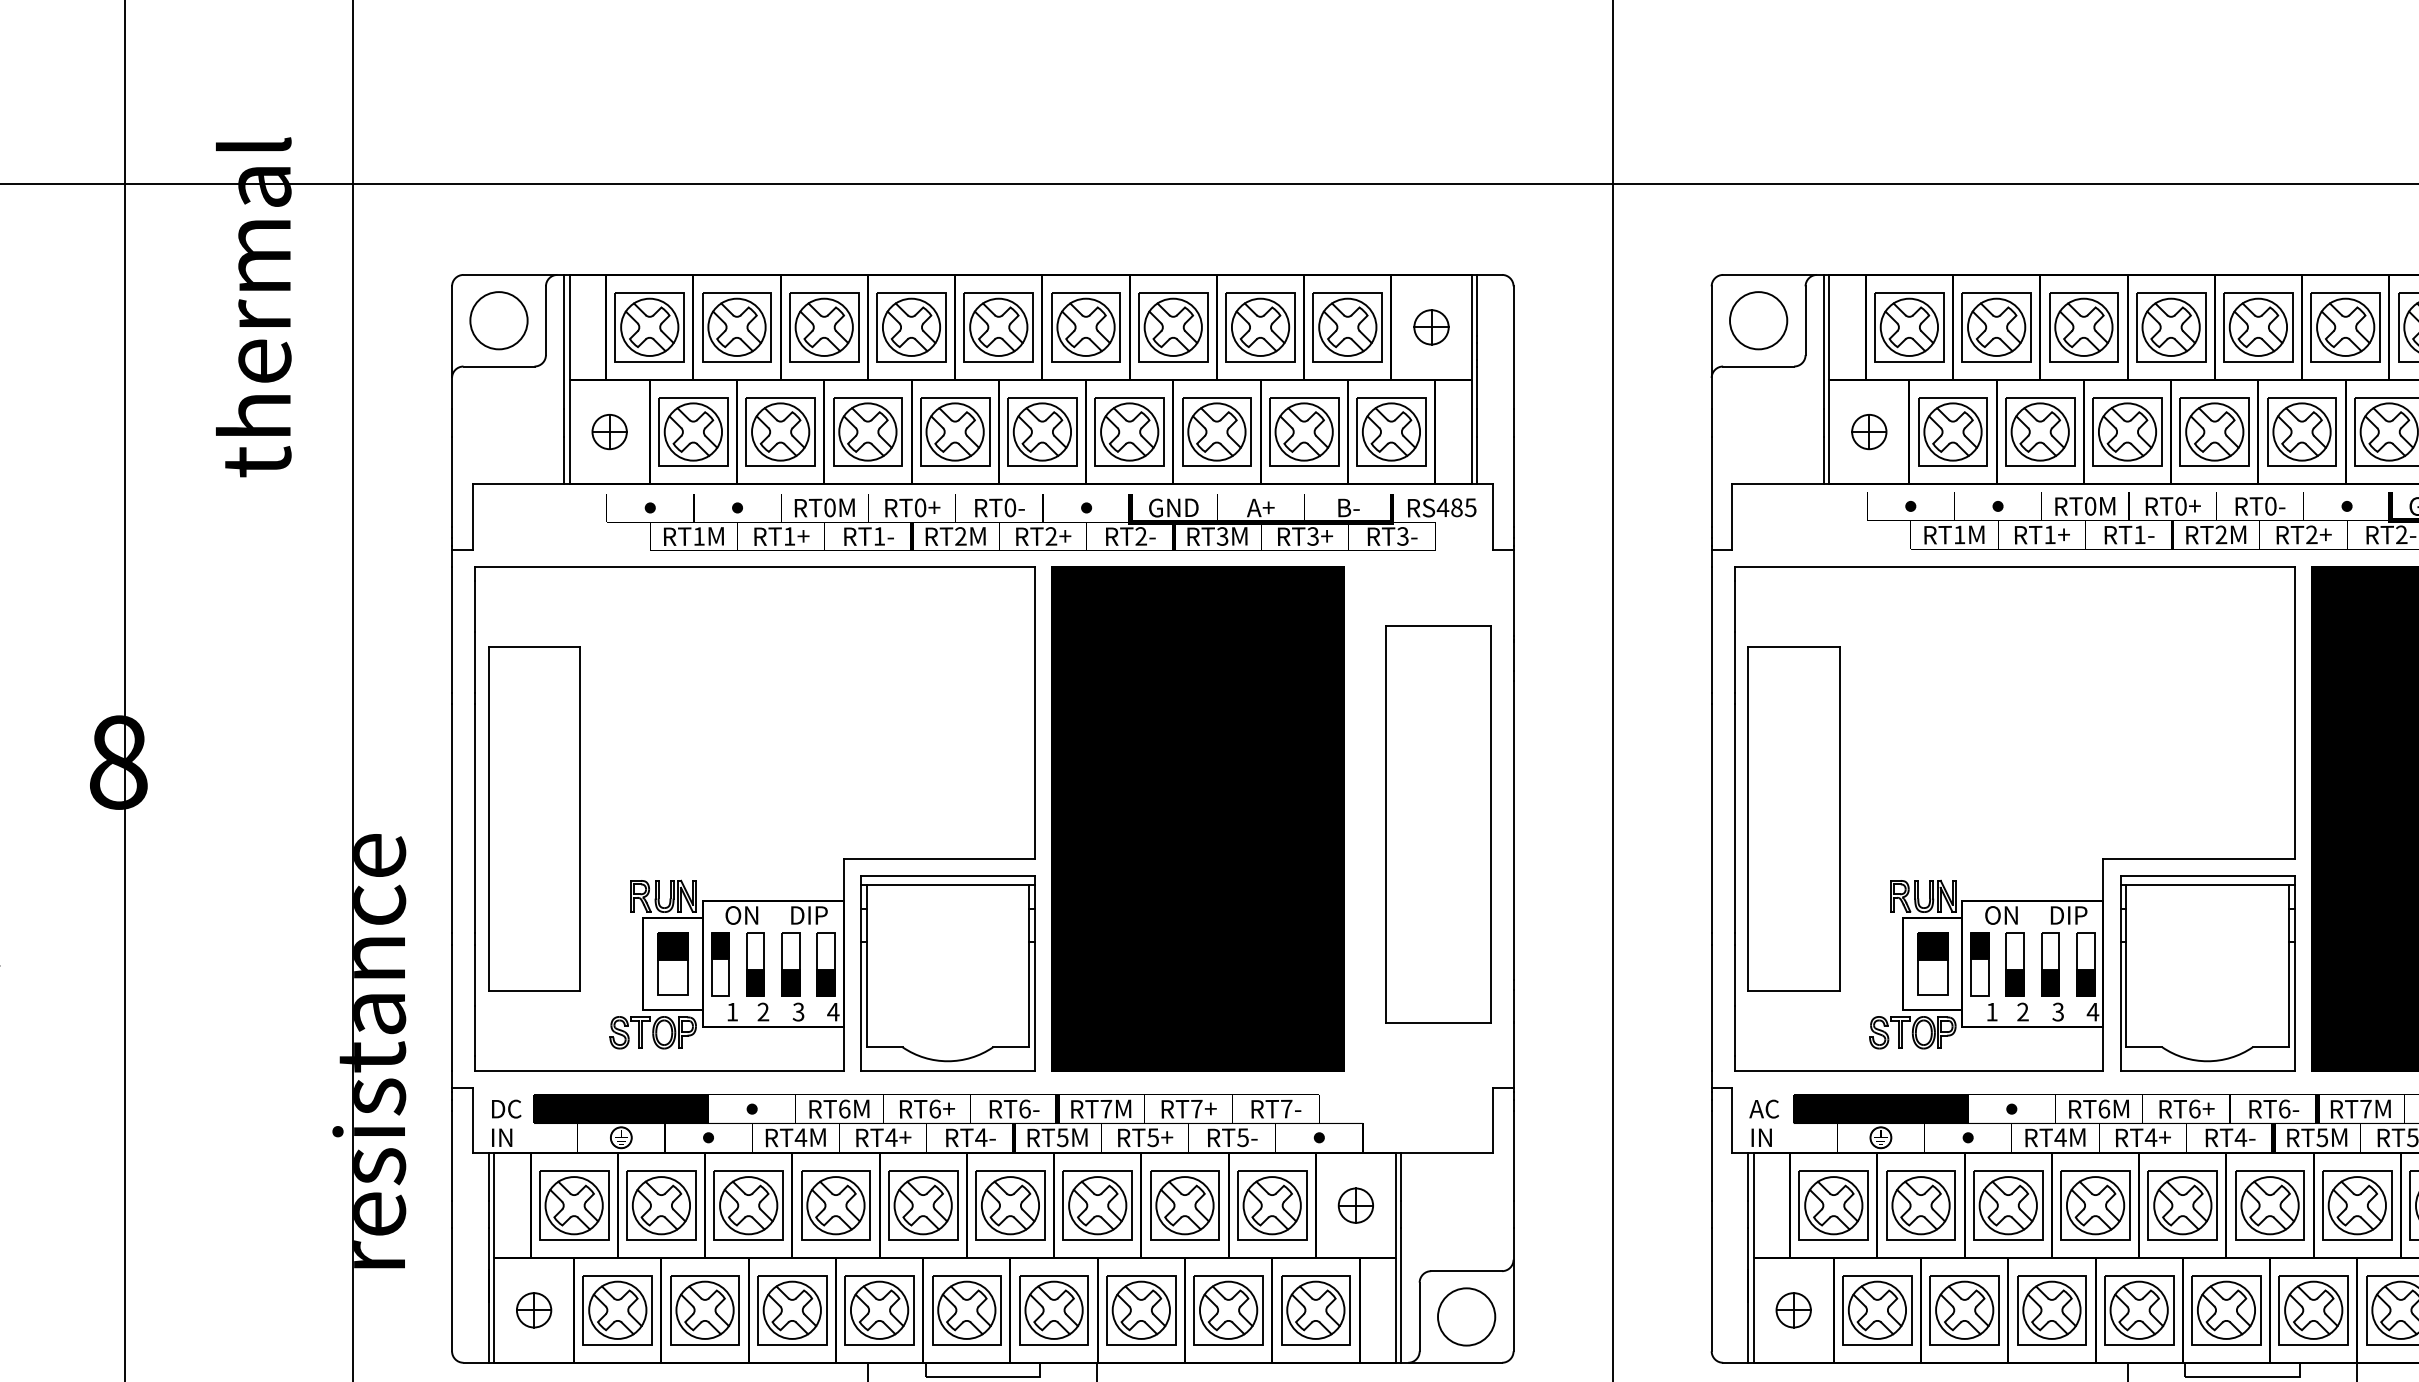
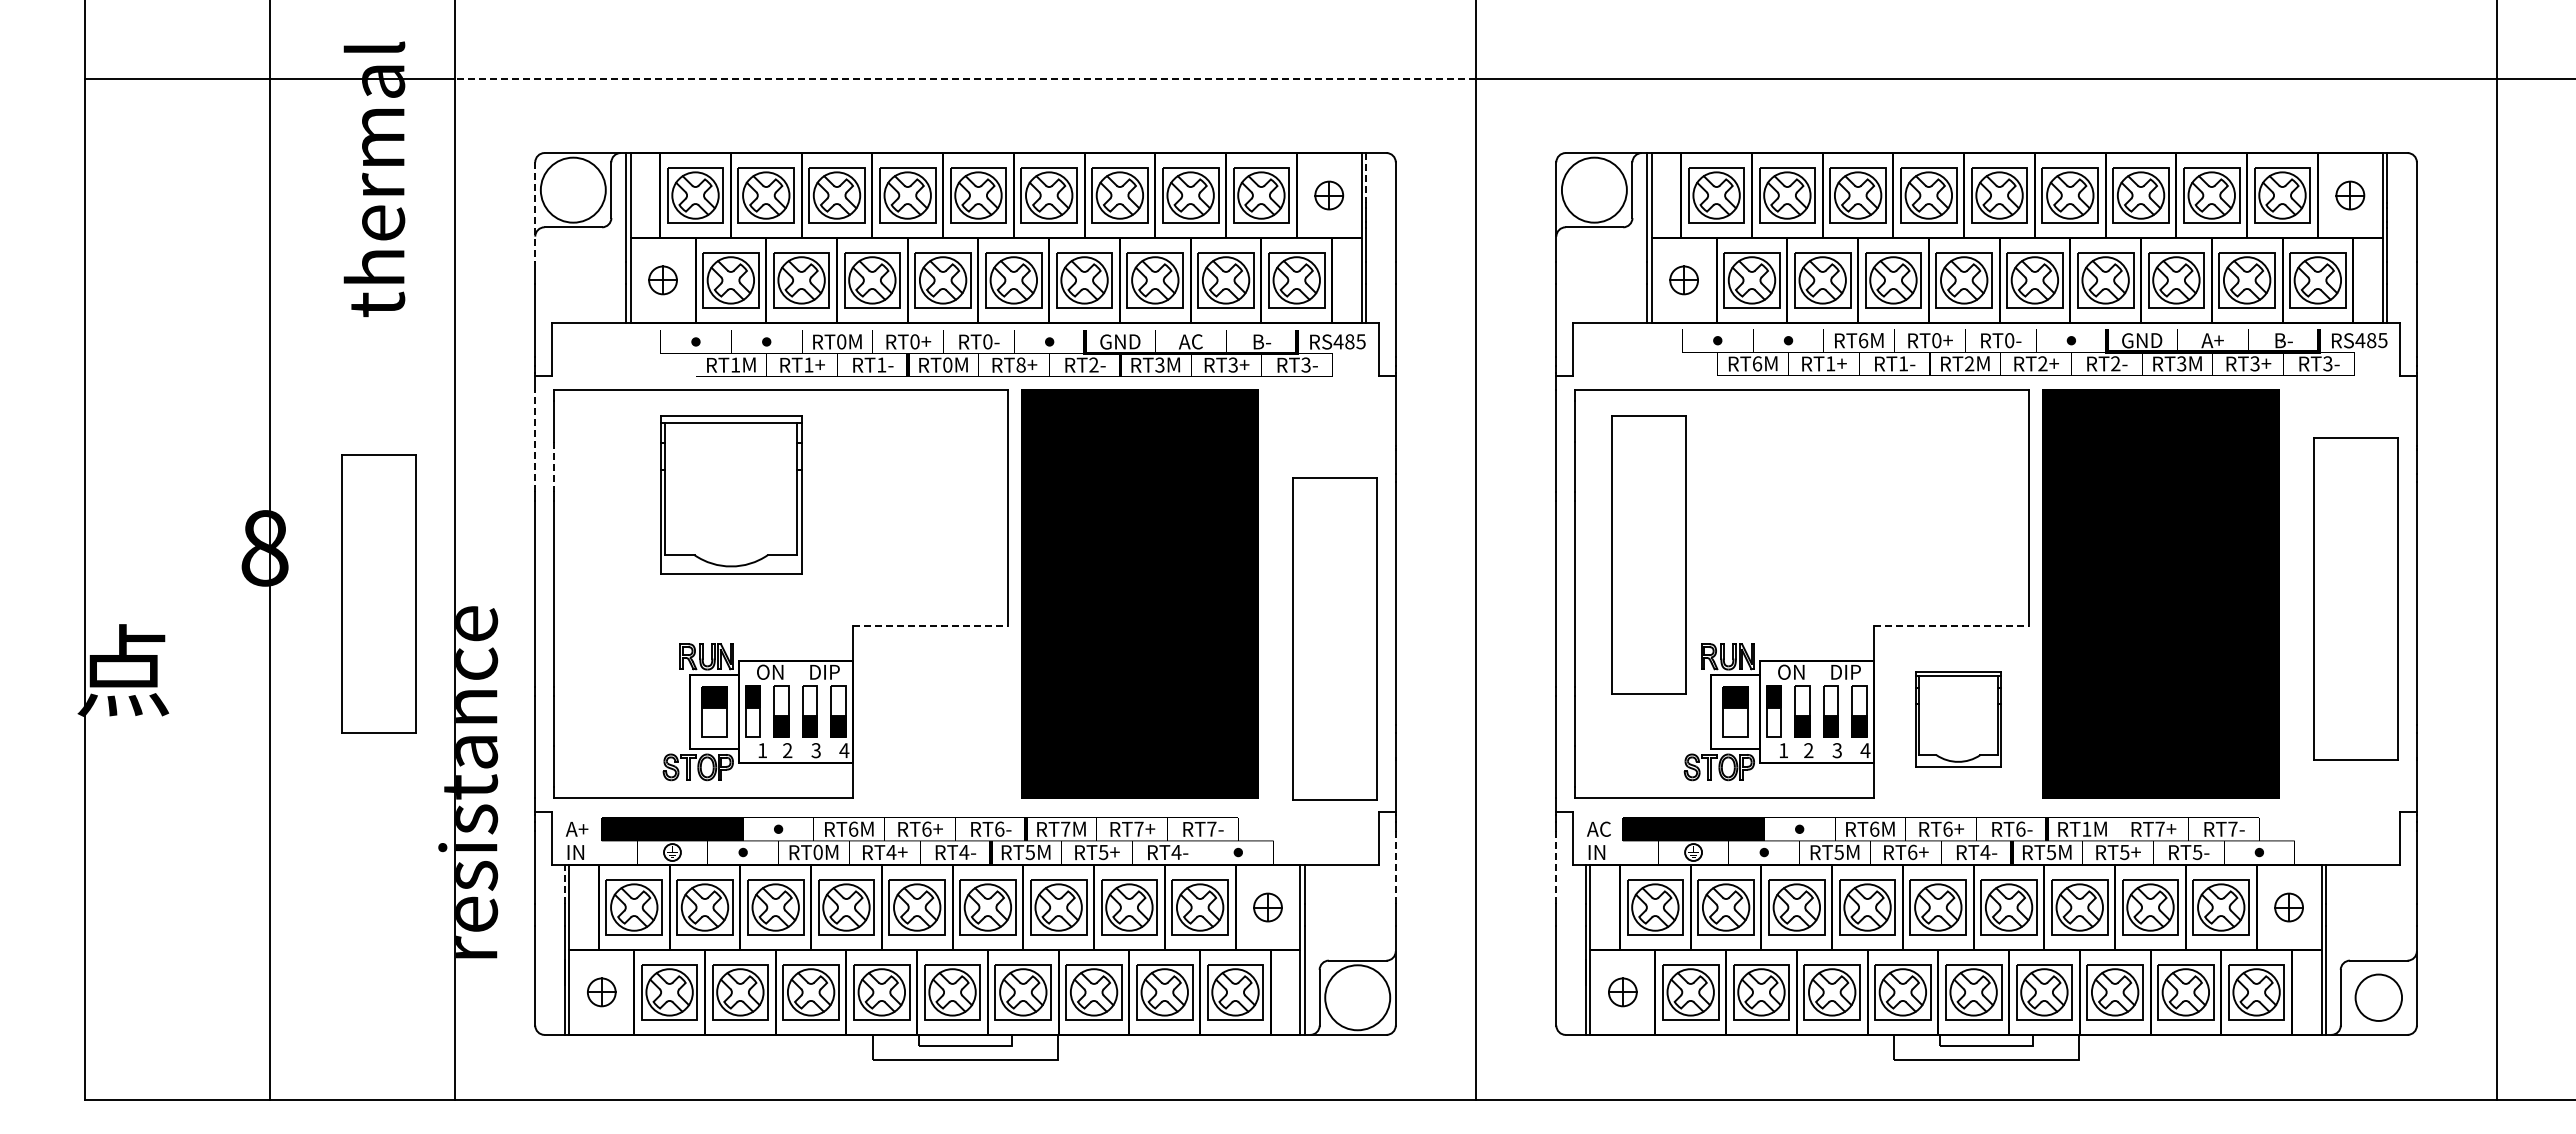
line: (982, 184) -> (965, 79), solid -> dashed
line: (1477, 305) -> (1366, 177), solid -> dashed
circle: (499, 319) -> (573, 189), size x1.4
circle: (1758, 319) -> (1594, 189), size x1.4
line: (452, 348) -> (535, 212), solid -> dashed
text: (2090, 506) -> (1863, 340), RT0M -> RT6M
text: (1260, 507) -> (1190, 341), A+ -> AC
text: (1959, 534) -> (1757, 363), RT1M -> RT6M
text: (960, 535) -> (947, 364), RT2M -> RT0M
text: (1050, 535) -> (1020, 364), RT2+ -> RT8+
line: (452, 629) -> (535, 440), solid -> dashed
line: (474, 662) -> (553, 467), solid -> dashed
part: (533, 818) -> (378, 593), moved
part: (1793, 818) -> (1648, 554), moved
part: (1437, 824) -> (1334, 638), moved
line: (939, 858) -> (930, 626), solid -> dashed
line: (2199, 858) -> (1951, 626), solid -> dashed
part: (948, 972) -> (731, 494), moved
part: (2207, 972) -> (1958, 718), size x0.6
text: (505, 1108) -> (578, 828), DC -> A+
text: (2365, 1108) -> (2086, 828), RT7M -> RT1M
text: (801, 1137) -> (818, 852), RT4M -> RT0M
text: (1243, 1137) -> (1176, 852), RT5- -> RT4-
text: (2060, 1137) -> (1839, 852), RT4M -> RT5M
text: (2151, 1137) -> (1912, 852), RT4+ -> RT6+
line: (1513, 1155) -> (1395, 866), solid -> dashed
line: (1711, 1155) -> (1556, 866), solid -> dashed
line: (488, 1176) -> (564, 883), solid -> dashed
circle: (1466, 1316) -> (1357, 997), size x1.4

